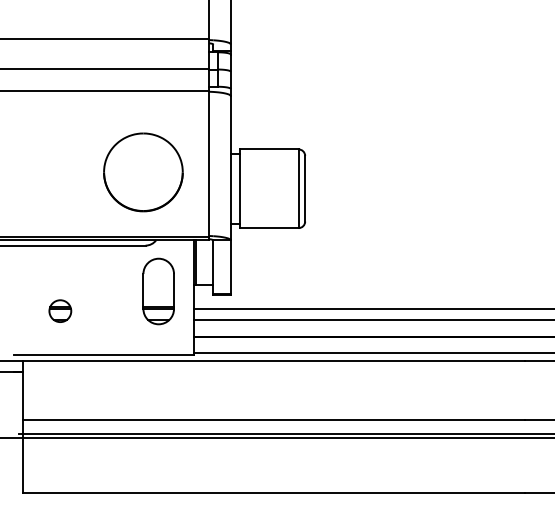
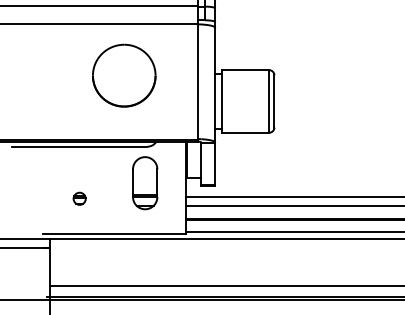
part: (143, 172) -> (124, 75), moved
part: (158, 291) -> (145, 183), moved
part: (60, 310) -> (79, 198), size x0.7

